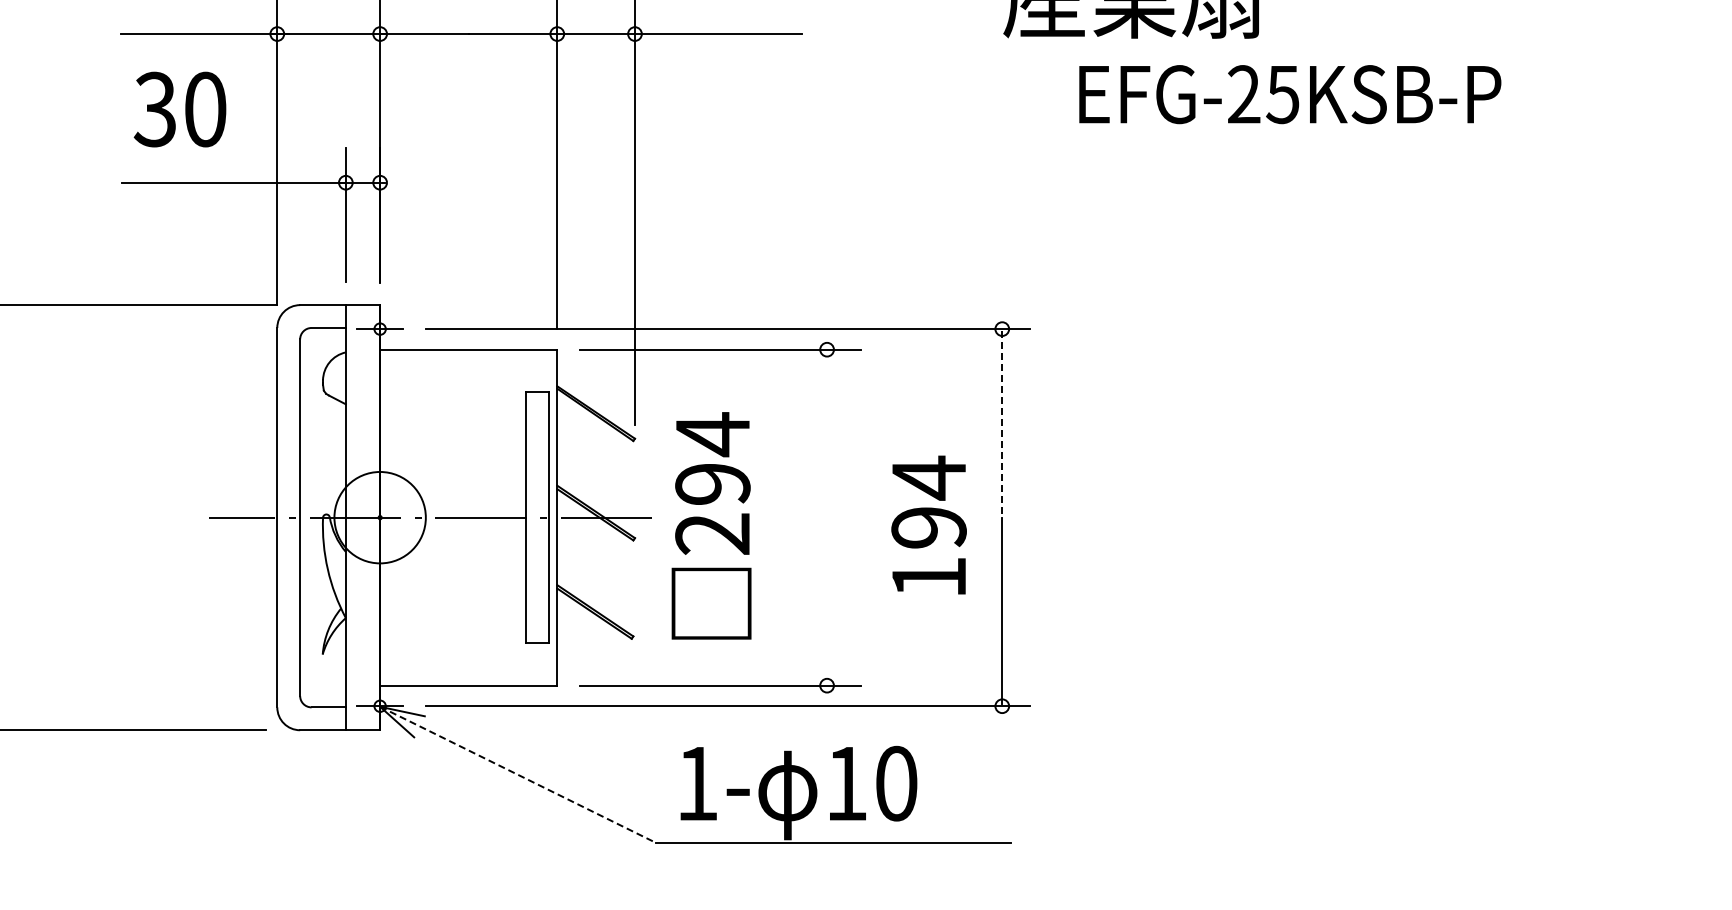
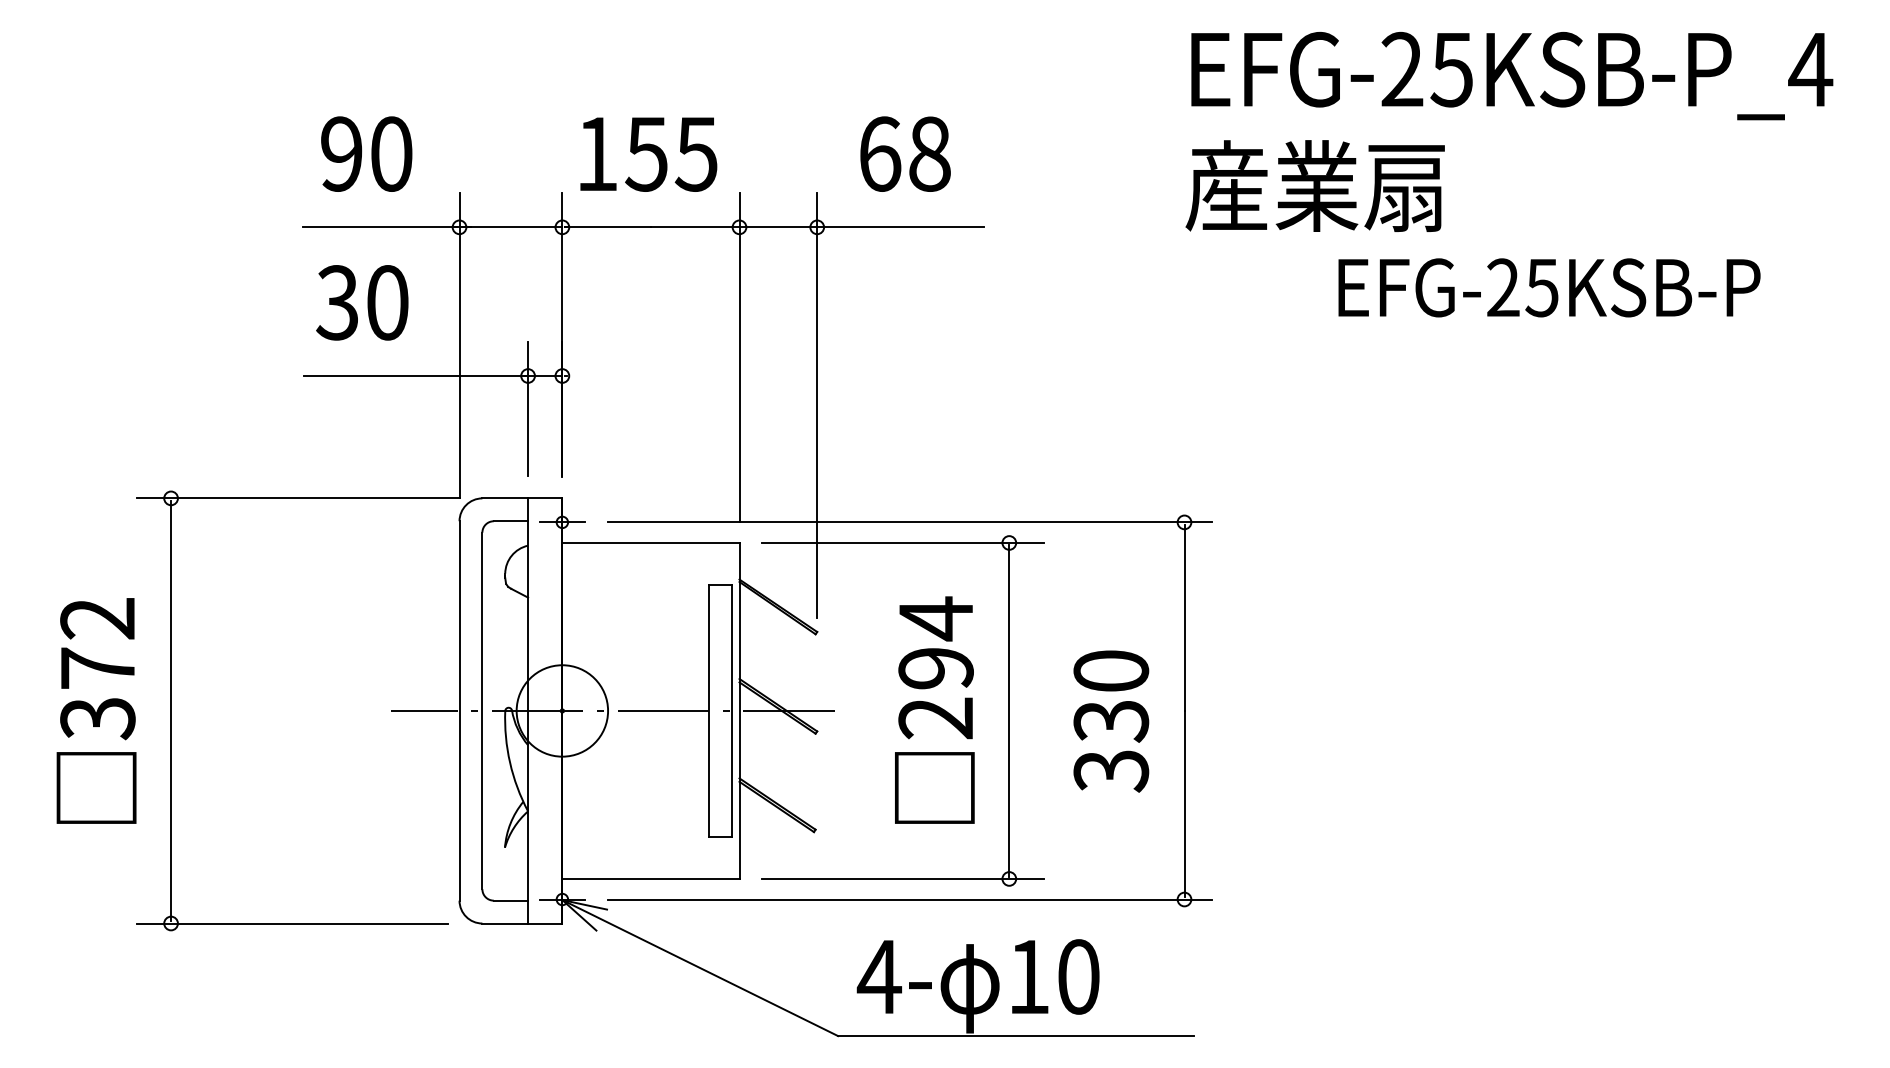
text: (1290, 94) -> (1549, 287), moved
line: (1002, 425) -> (1184, 618), dashed -> solid
line: (827, 517) -> (1009, 710), added
text: (711, 525) -> (934, 709), moved
text: (929, 527) -> (1111, 720), 194 -> 330
line: (518, 775) -> (700, 968), dashed -> solid
text: (697, 783) -> (879, 976), 1- -> 4-

